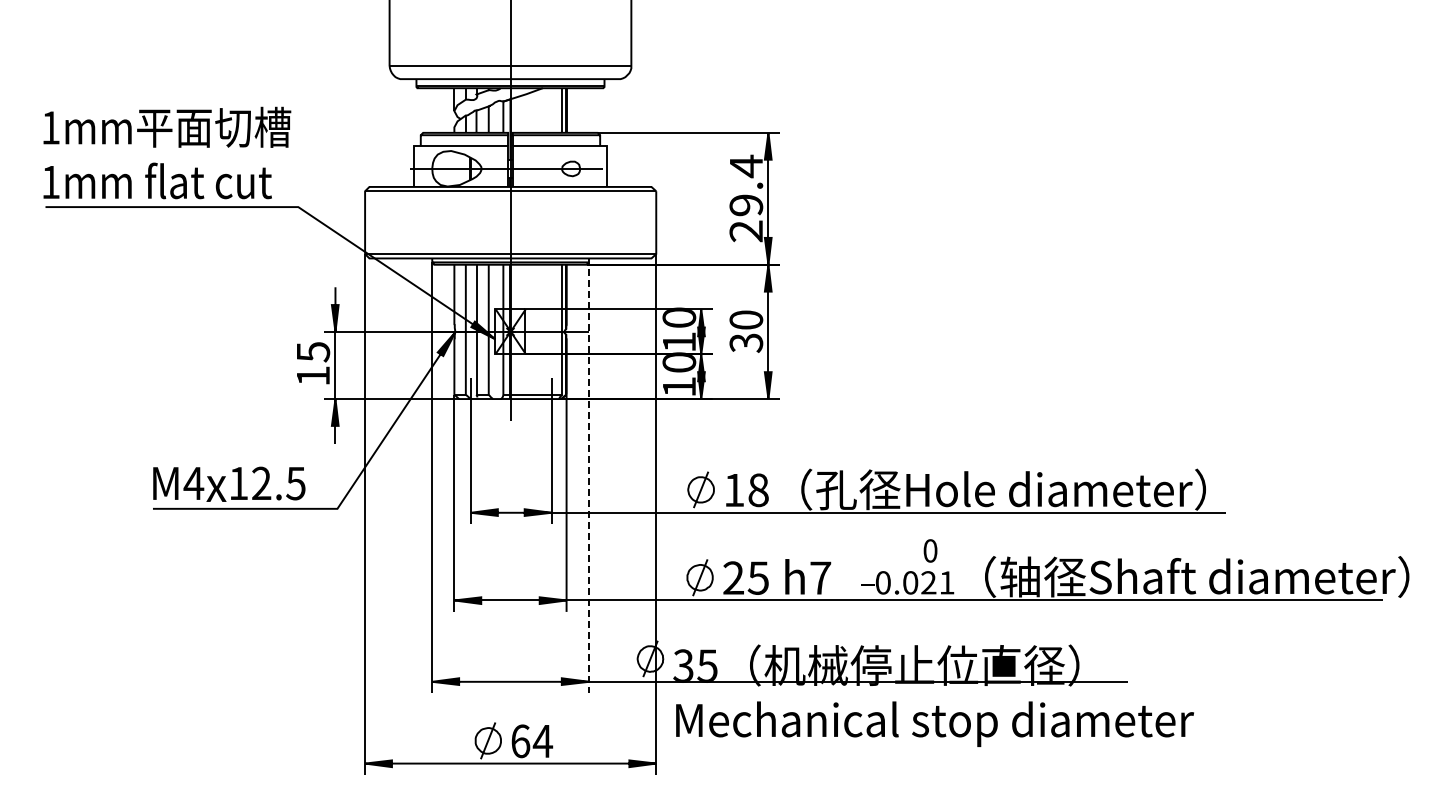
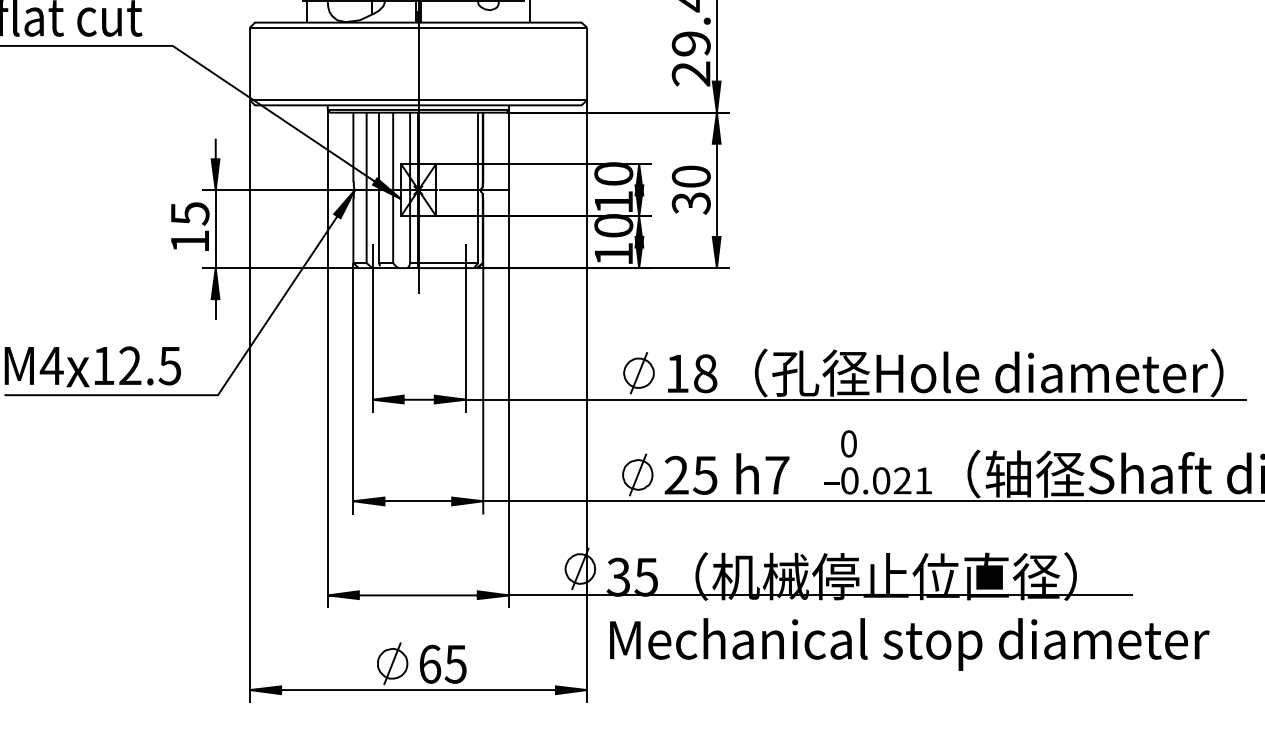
line: (589, 475) -> (509, 356), dashed -> solid
text: (930, 550) -> (848, 443), moved
text: (542, 741) -> (455, 664), 64 -> 65

